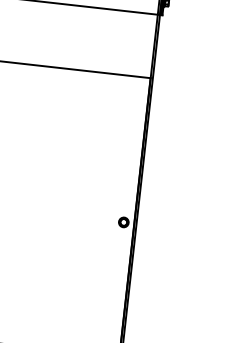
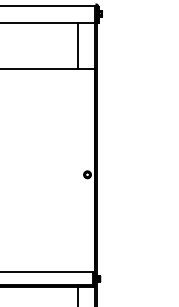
line: (129, 44) -> (77, 46), added

